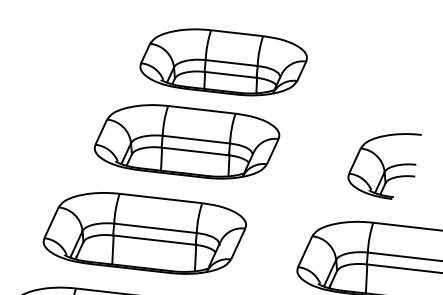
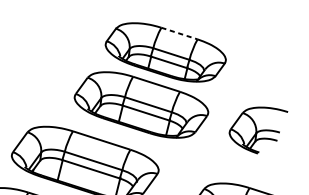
line: (237, 33) -> (179, 33), solid -> dashed
part: (186, 141) -> (141, 104), moved
part: (384, 166) -> (257, 129), moved

